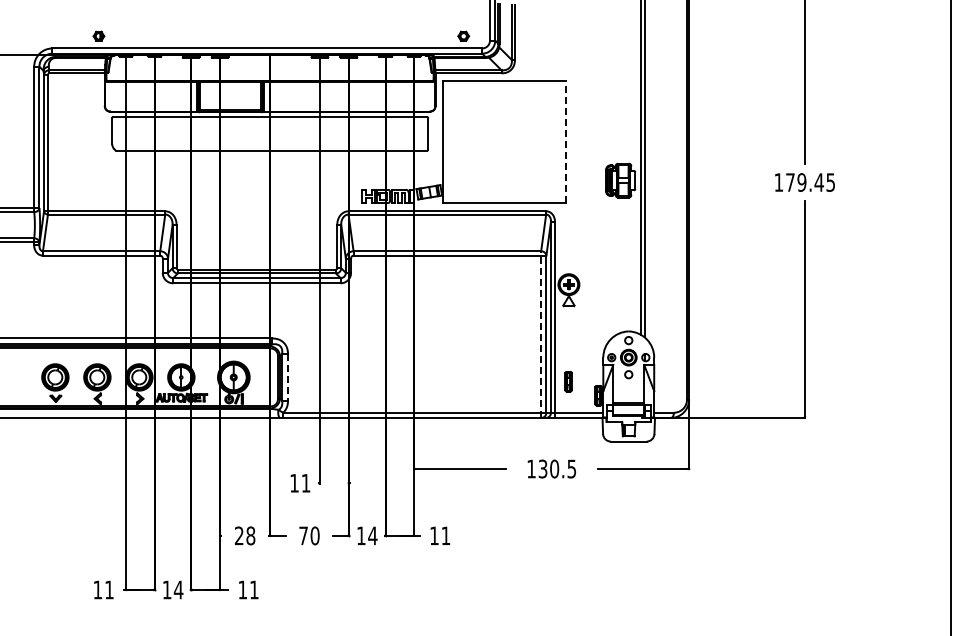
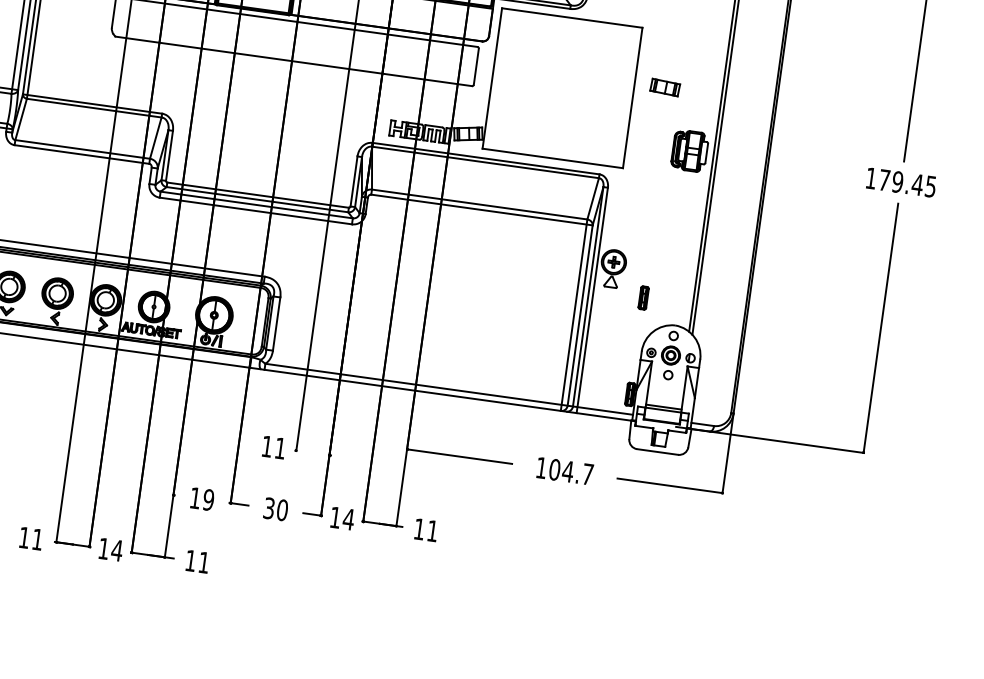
part: (591, 129) -> (664, 87), added
line: (565, 141) -> (632, 97), dashed -> solid
line: (541, 334) -> (574, 315), dashed -> solid
line: (288, 377) -> (277, 324), dashed -> solid
part: (568, 381) -> (643, 297), moved
text: (557, 468) -> (571, 471), 130.5 -> 104.7
text: (245, 535) -> (202, 498), 28 -> 19
text: (303, 535) -> (269, 507), 70 -> 30

